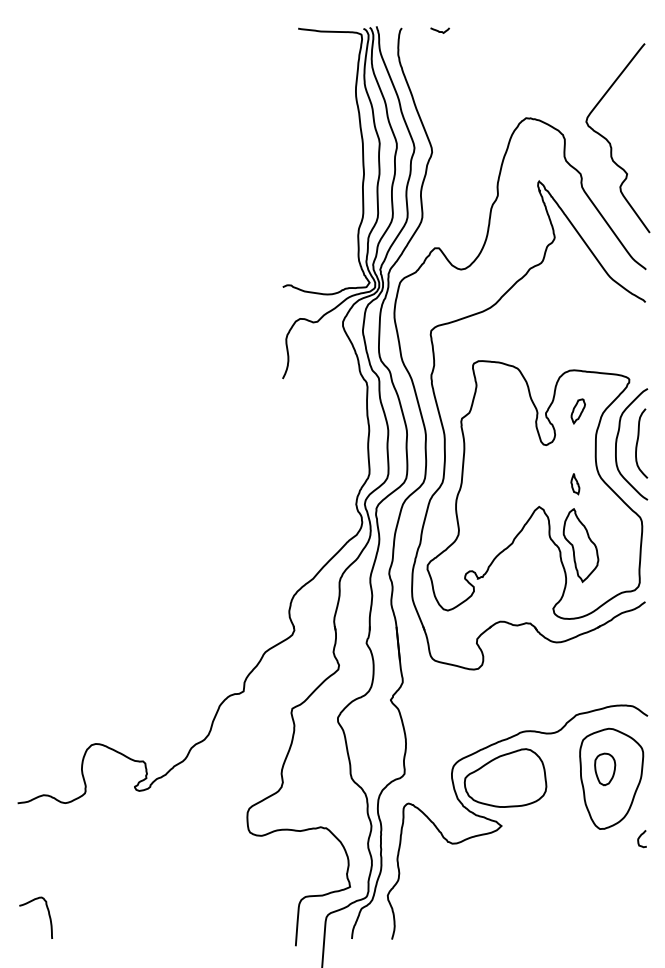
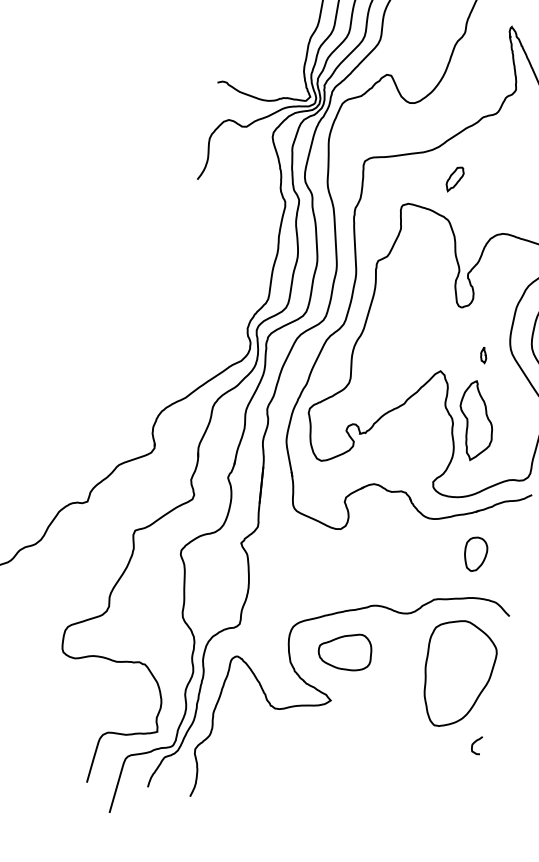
part: (577, 411) -> (454, 179), moved
part: (575, 484) -> (483, 355), size x0.7
part: (605, 769) -> (475, 554), moved
part: (505, 777) -> (345, 650), size x0.6

